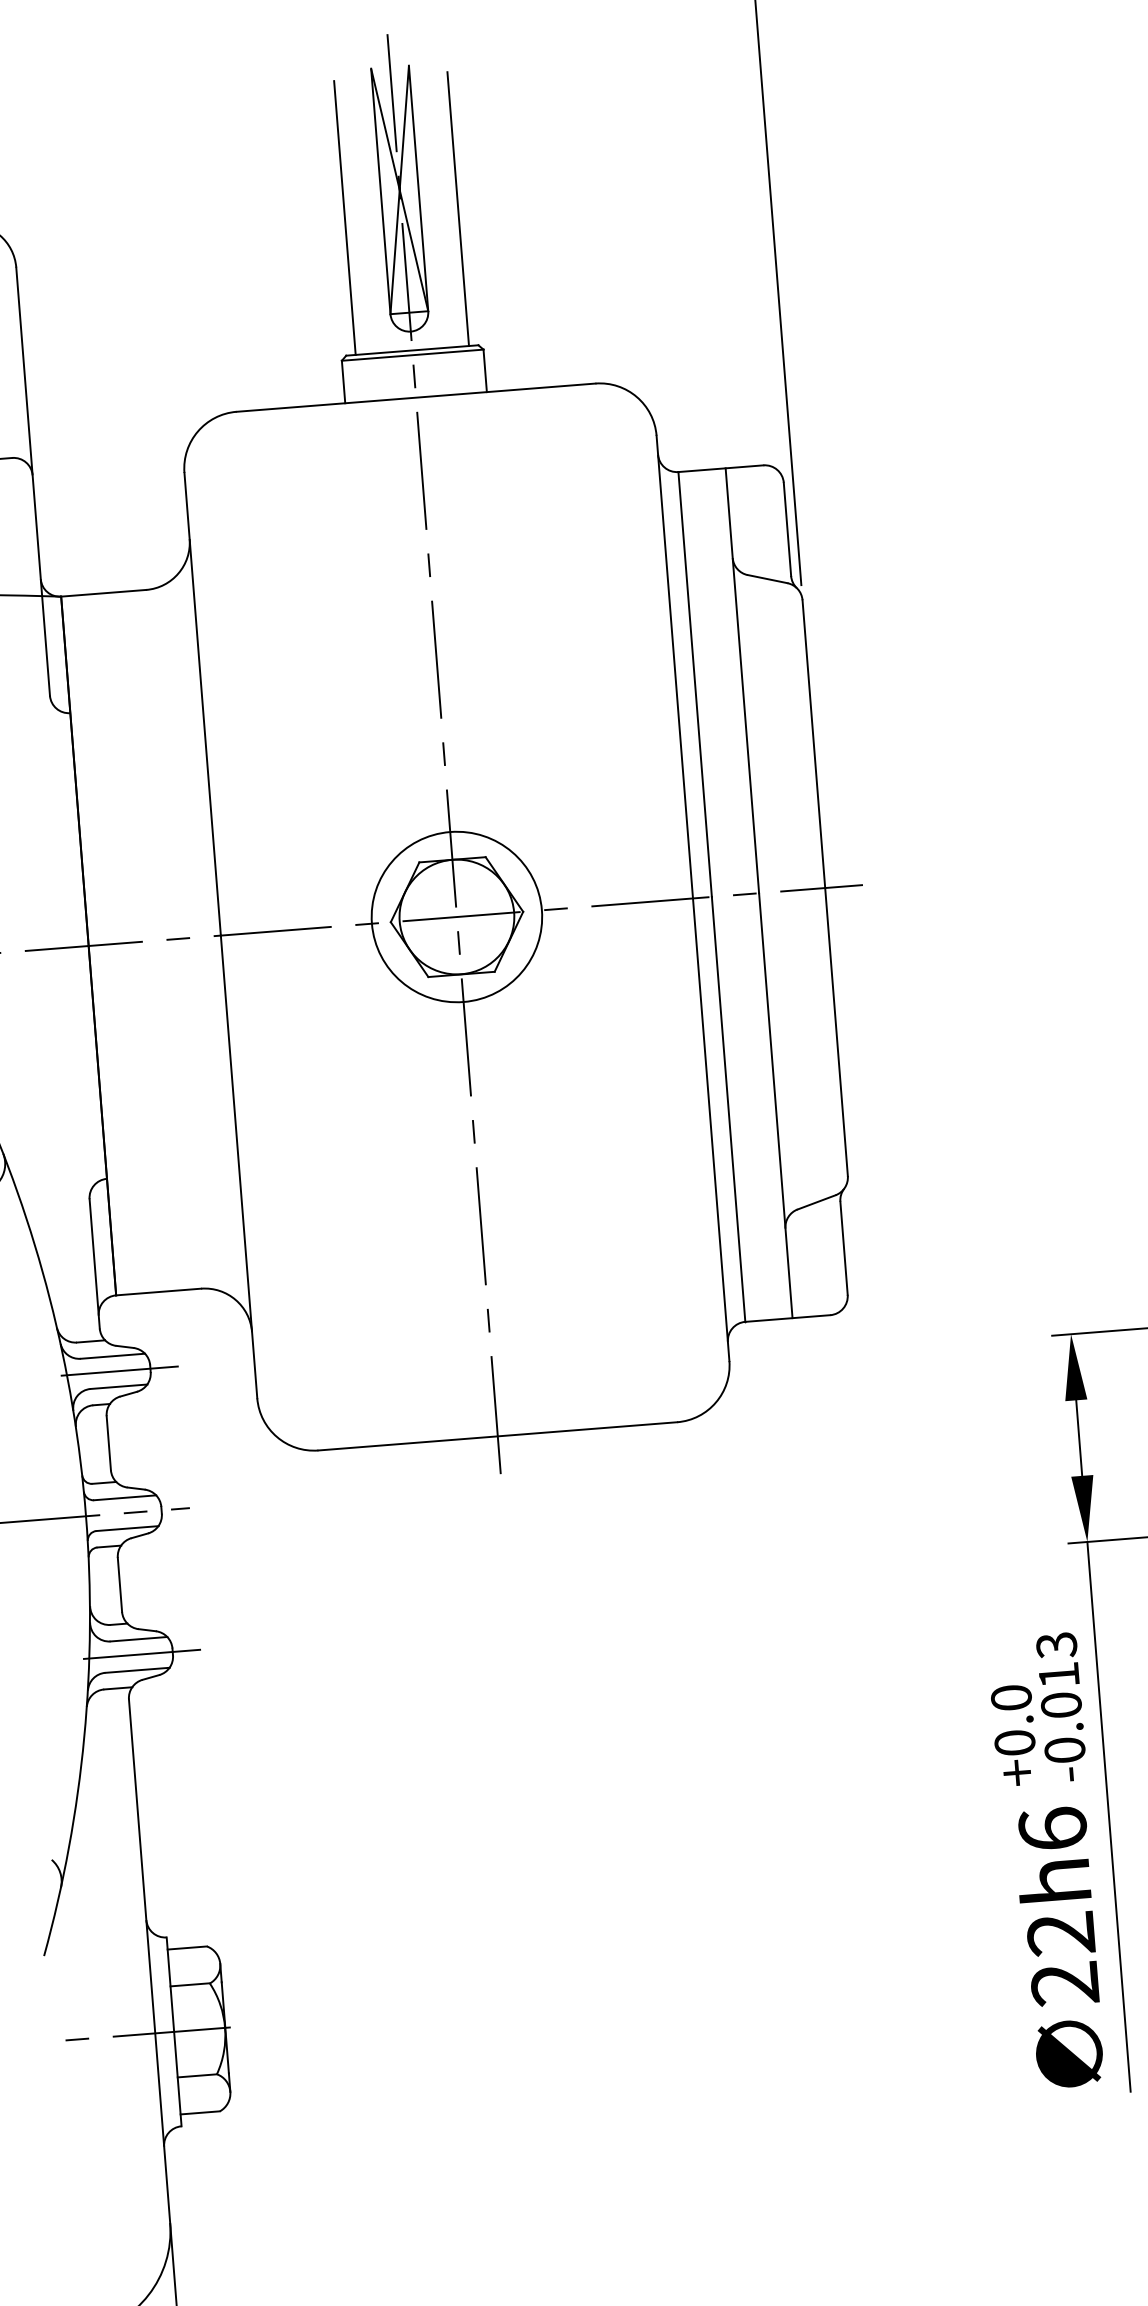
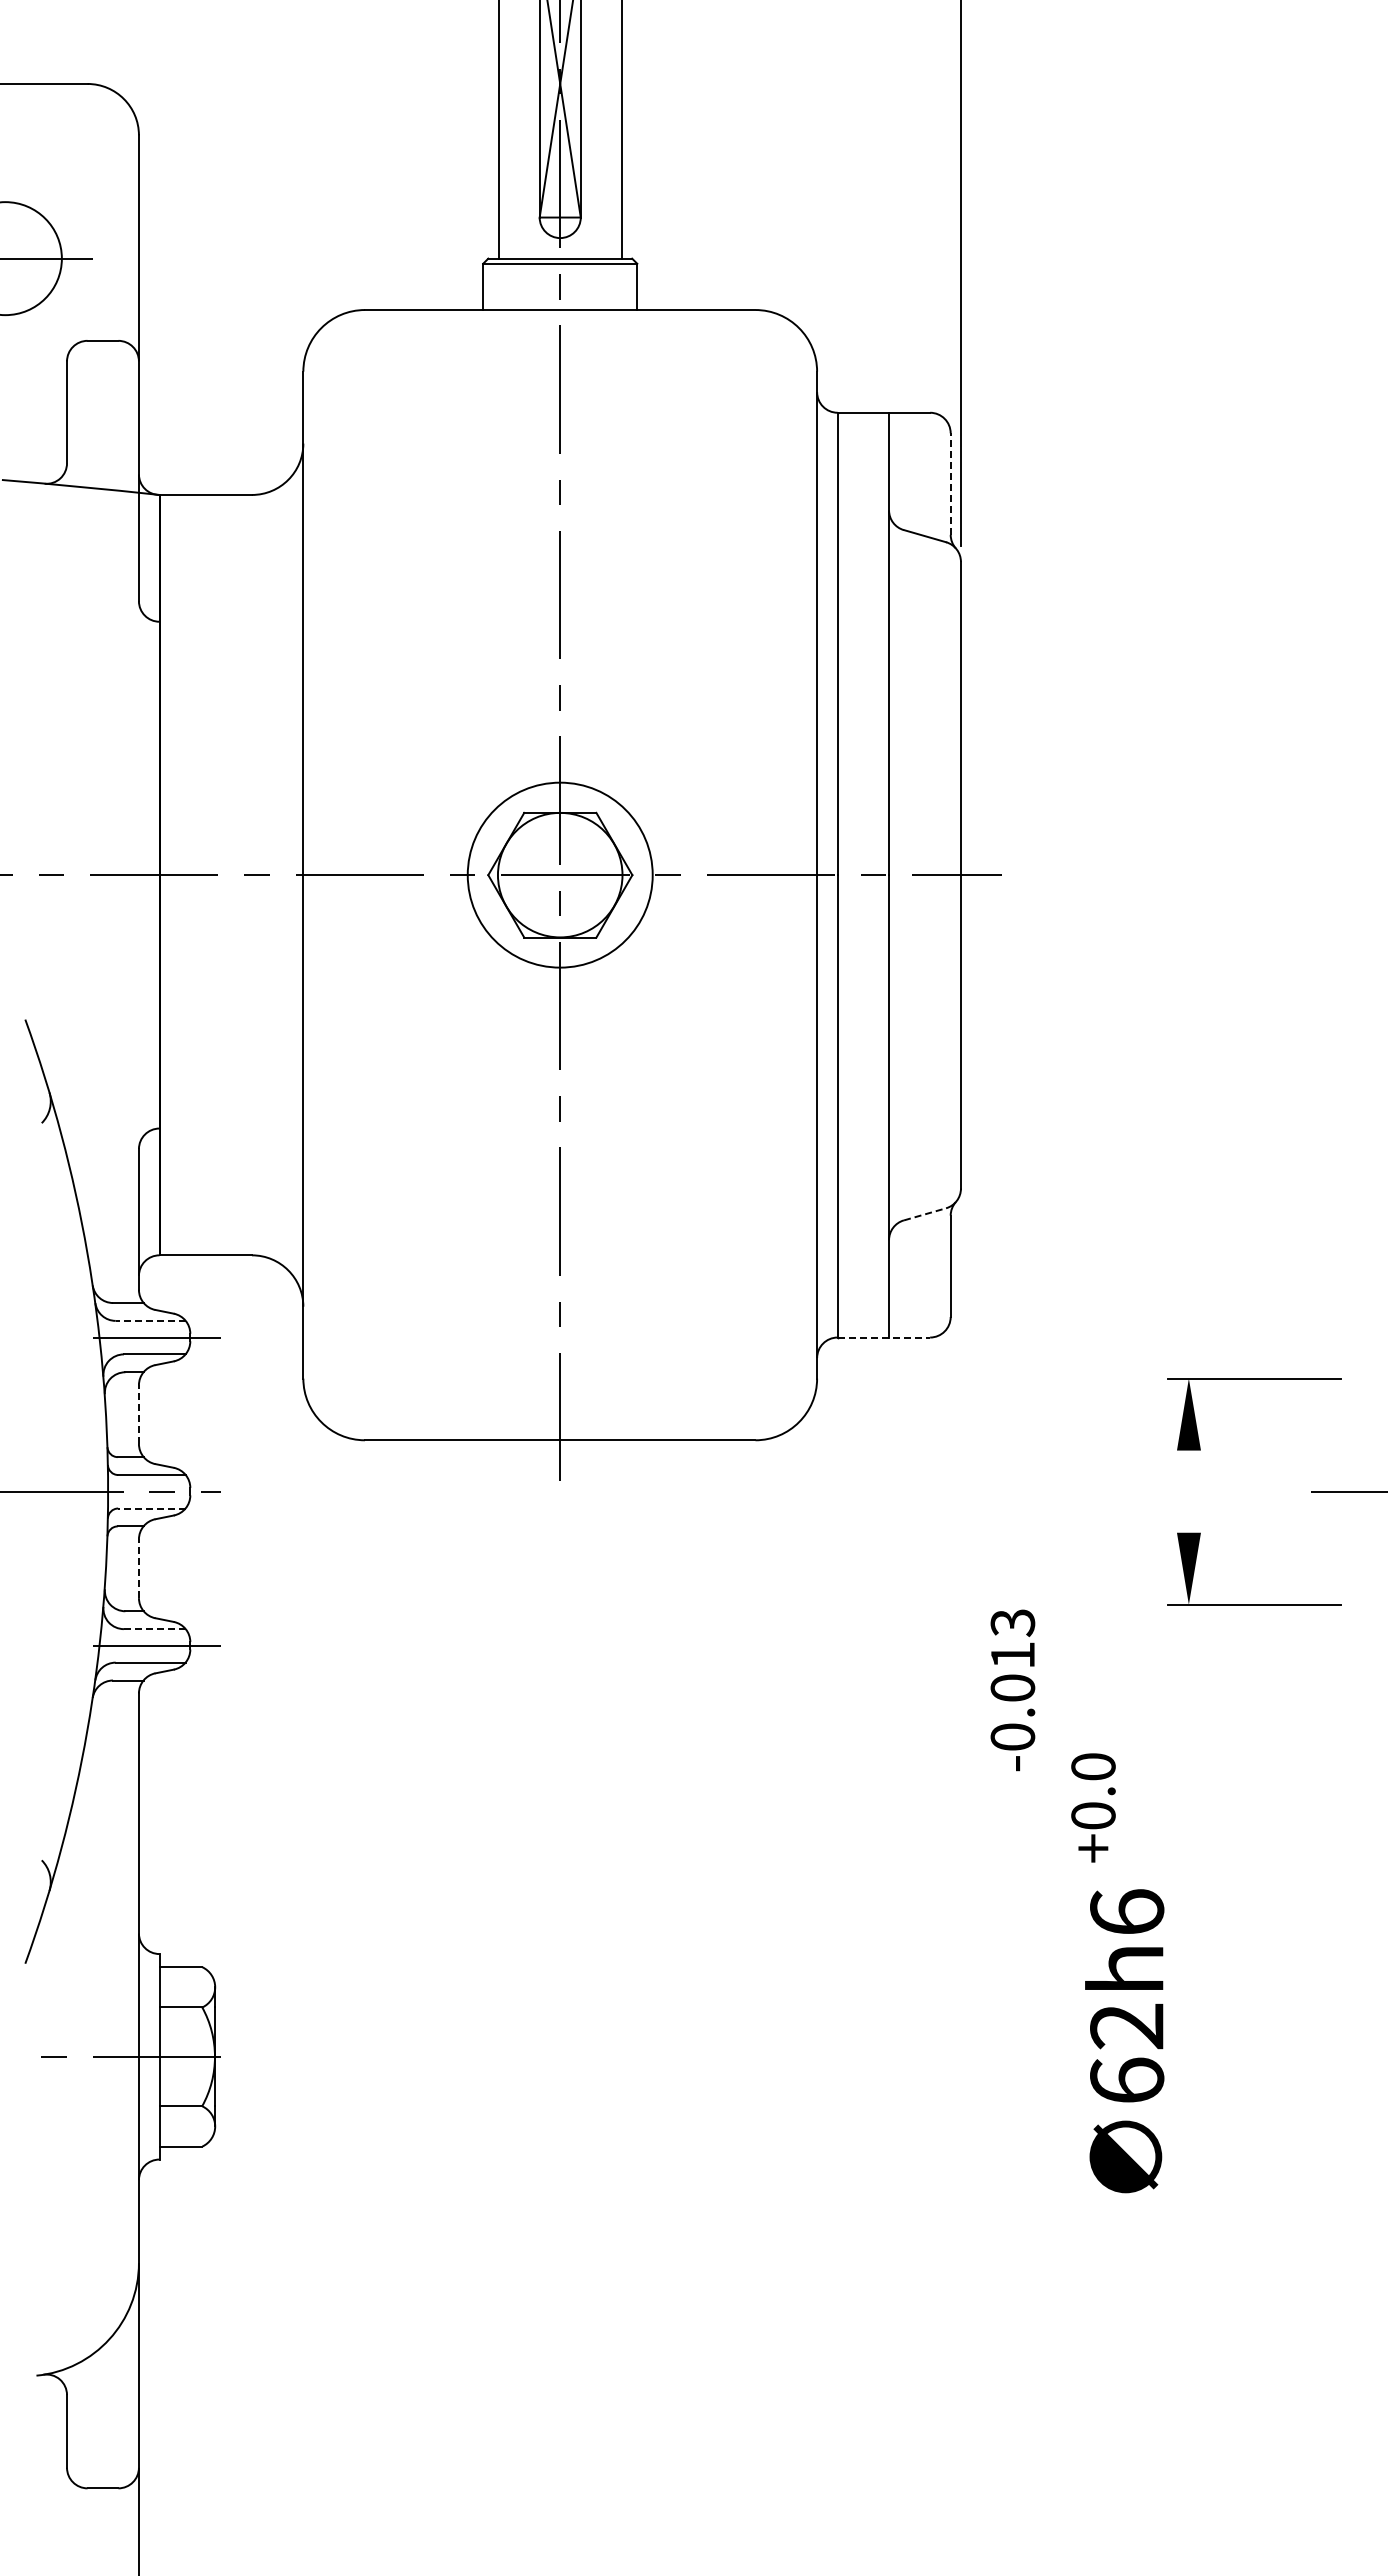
line: (787, 529) -> (950, 484), solid -> dashed
line: (817, 1202) -> (925, 1214), solid -> dashed
line: (788, 1318) -> (884, 1337), solid -> dashed
line: (112, 1355) -> (150, 1320), solid -> dashed
line: (1078, 1437) -> (1188, 1491), removed
line: (108, 1443) -> (138, 1414), solid -> dashed
line: (128, 1528) -> (152, 1508), solid -> dashed
line: (119, 1584) -> (138, 1568), solid -> dashed
line: (138, 1639) -> (154, 1629), solid -> dashed
text: (1061, 1707) -> (1012, 1690), moved
line: (1108, 1816) -> (1188, 1903), removed
text: (1065, 1983) -> (1127, 2080), 22h6 -> 62h6

